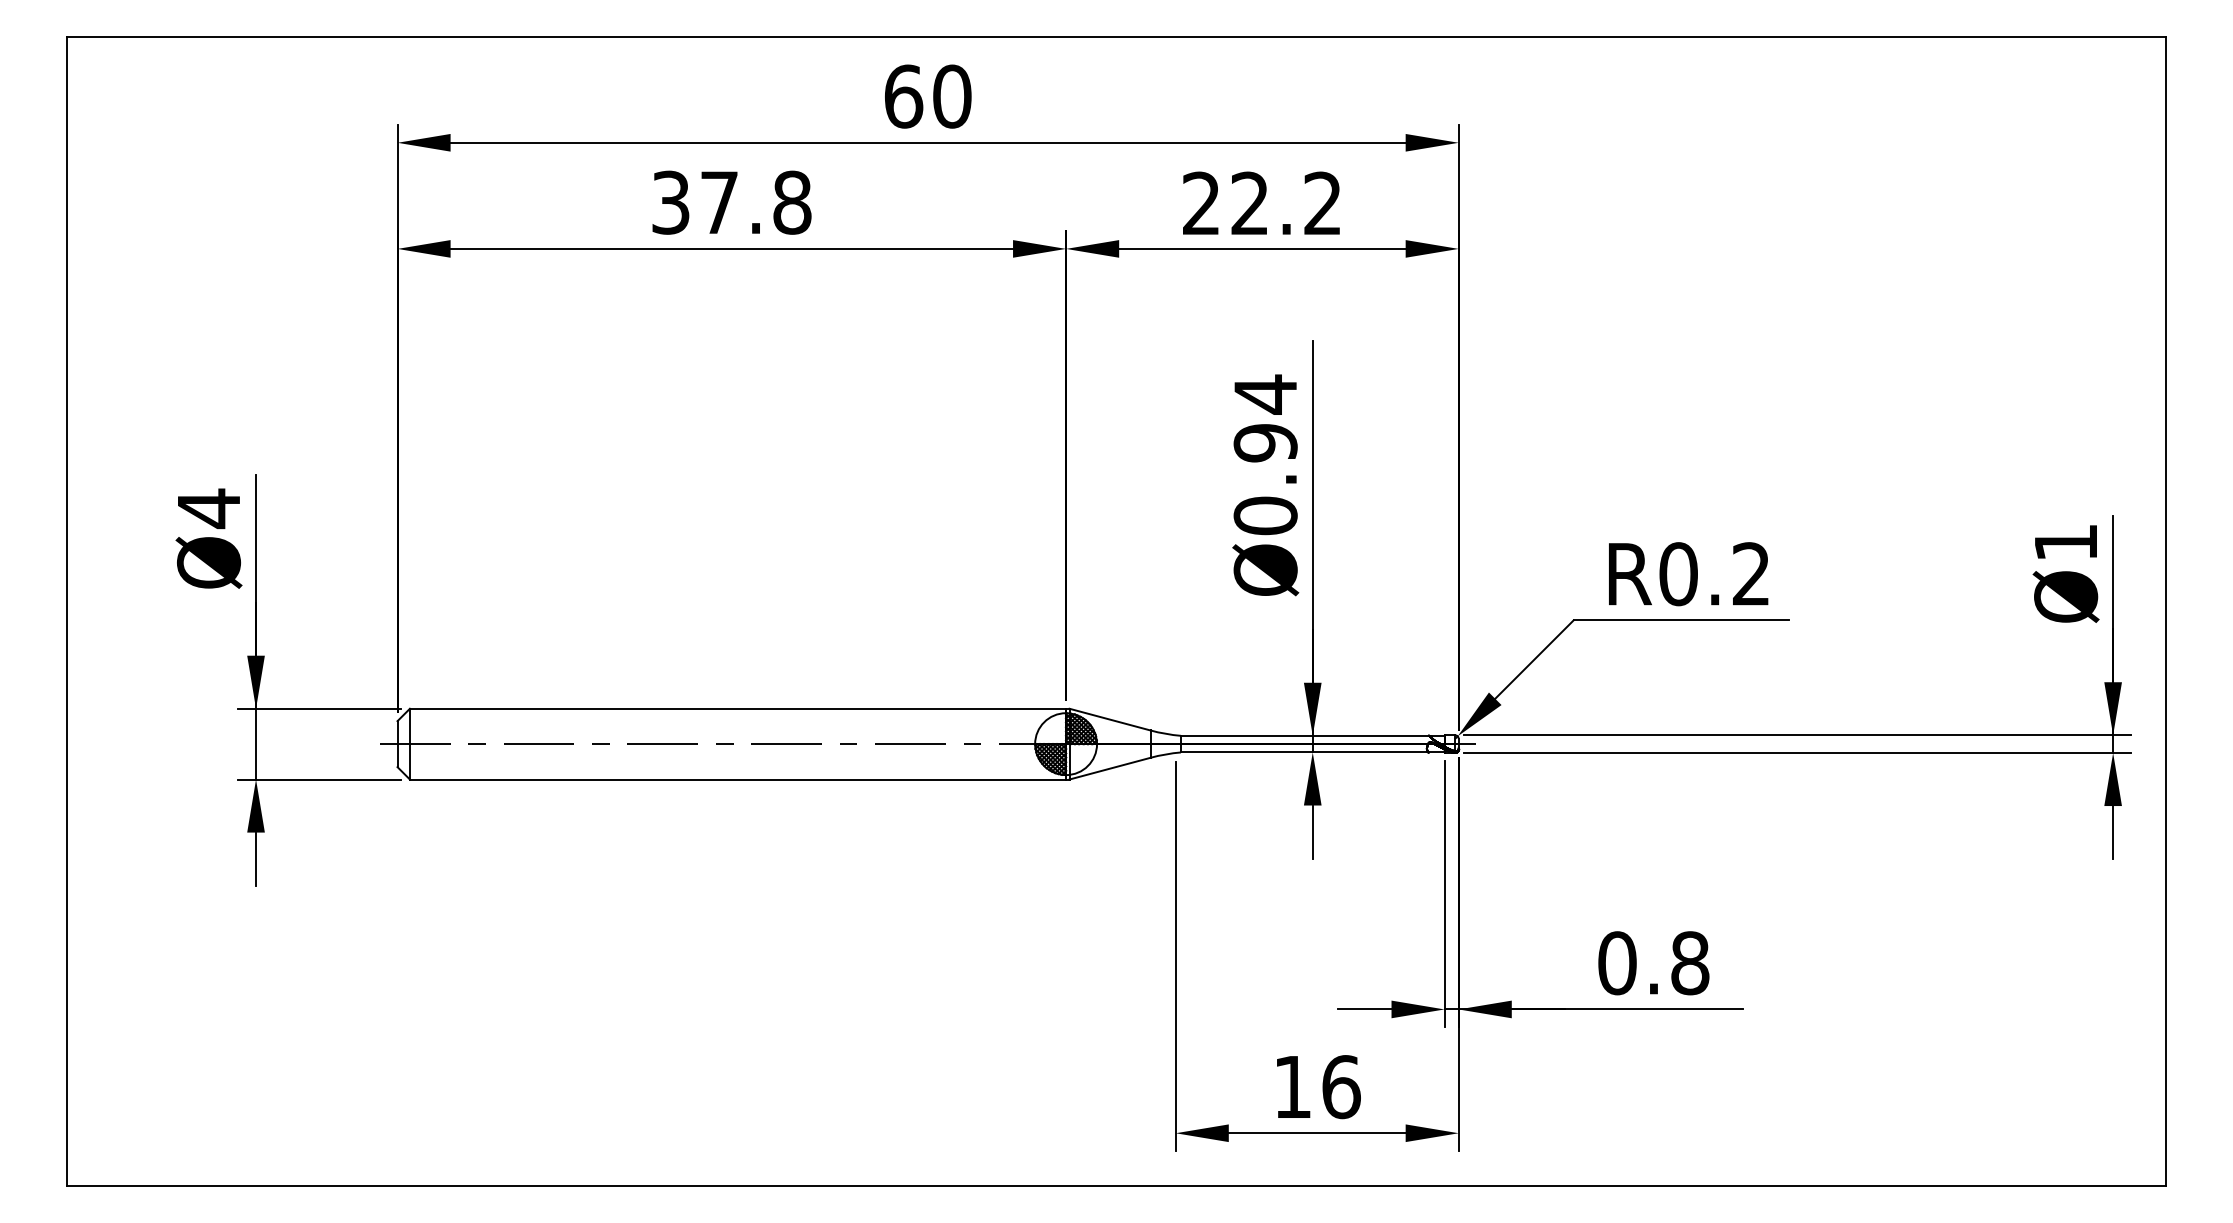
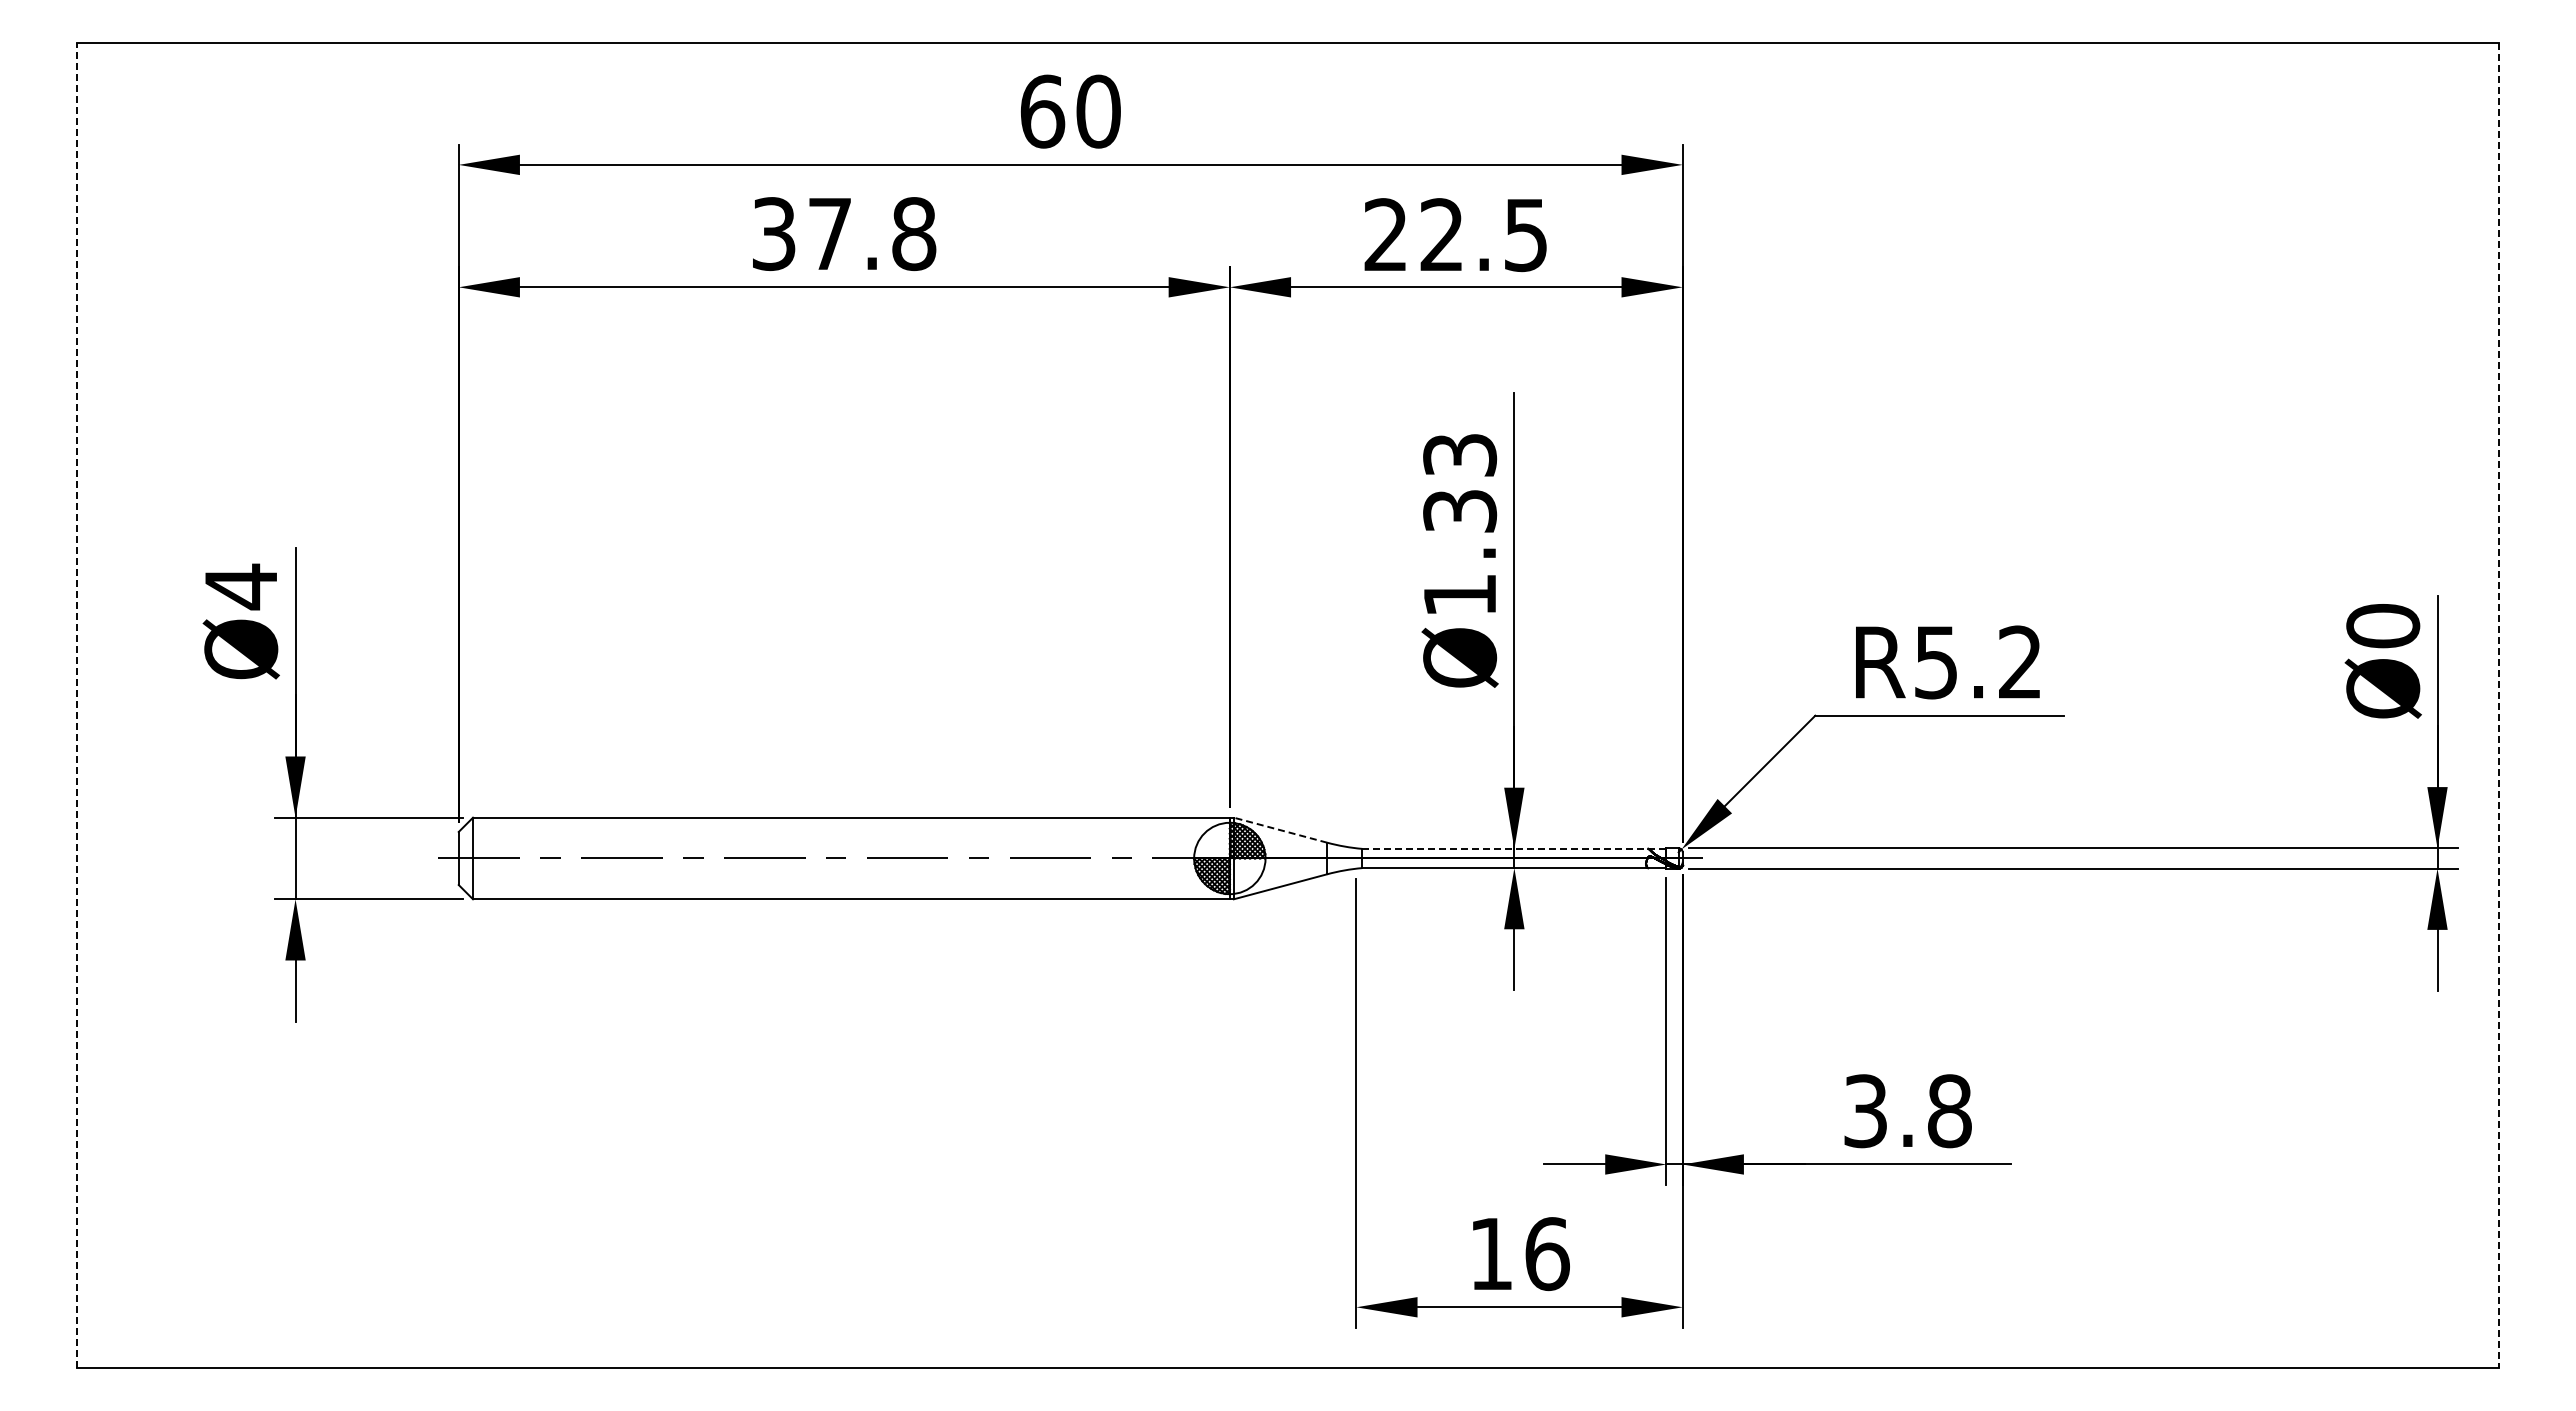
text: (1322, 204) -> (1525, 235), 22.2 -> 22.5
text: (1266, 454) -> (1460, 524), Ø0.94 -> Ø1.33
text: (2066, 543) -> (2383, 626), Ø1 -> Ø0
text: (1678, 574) -> (1936, 662), R0.2 -> R5.2
line: (66, 611) -> (77, 705), solid -> dashed
line: (2166, 611) -> (2498, 705), solid -> dashed
line: (1109, 719) -> (1280, 830), solid -> dashed
line: (1312, 735) -> (1513, 848), solid -> dashed
text: (1617, 963) -> (1865, 1111), 0.8 -> 3.8

